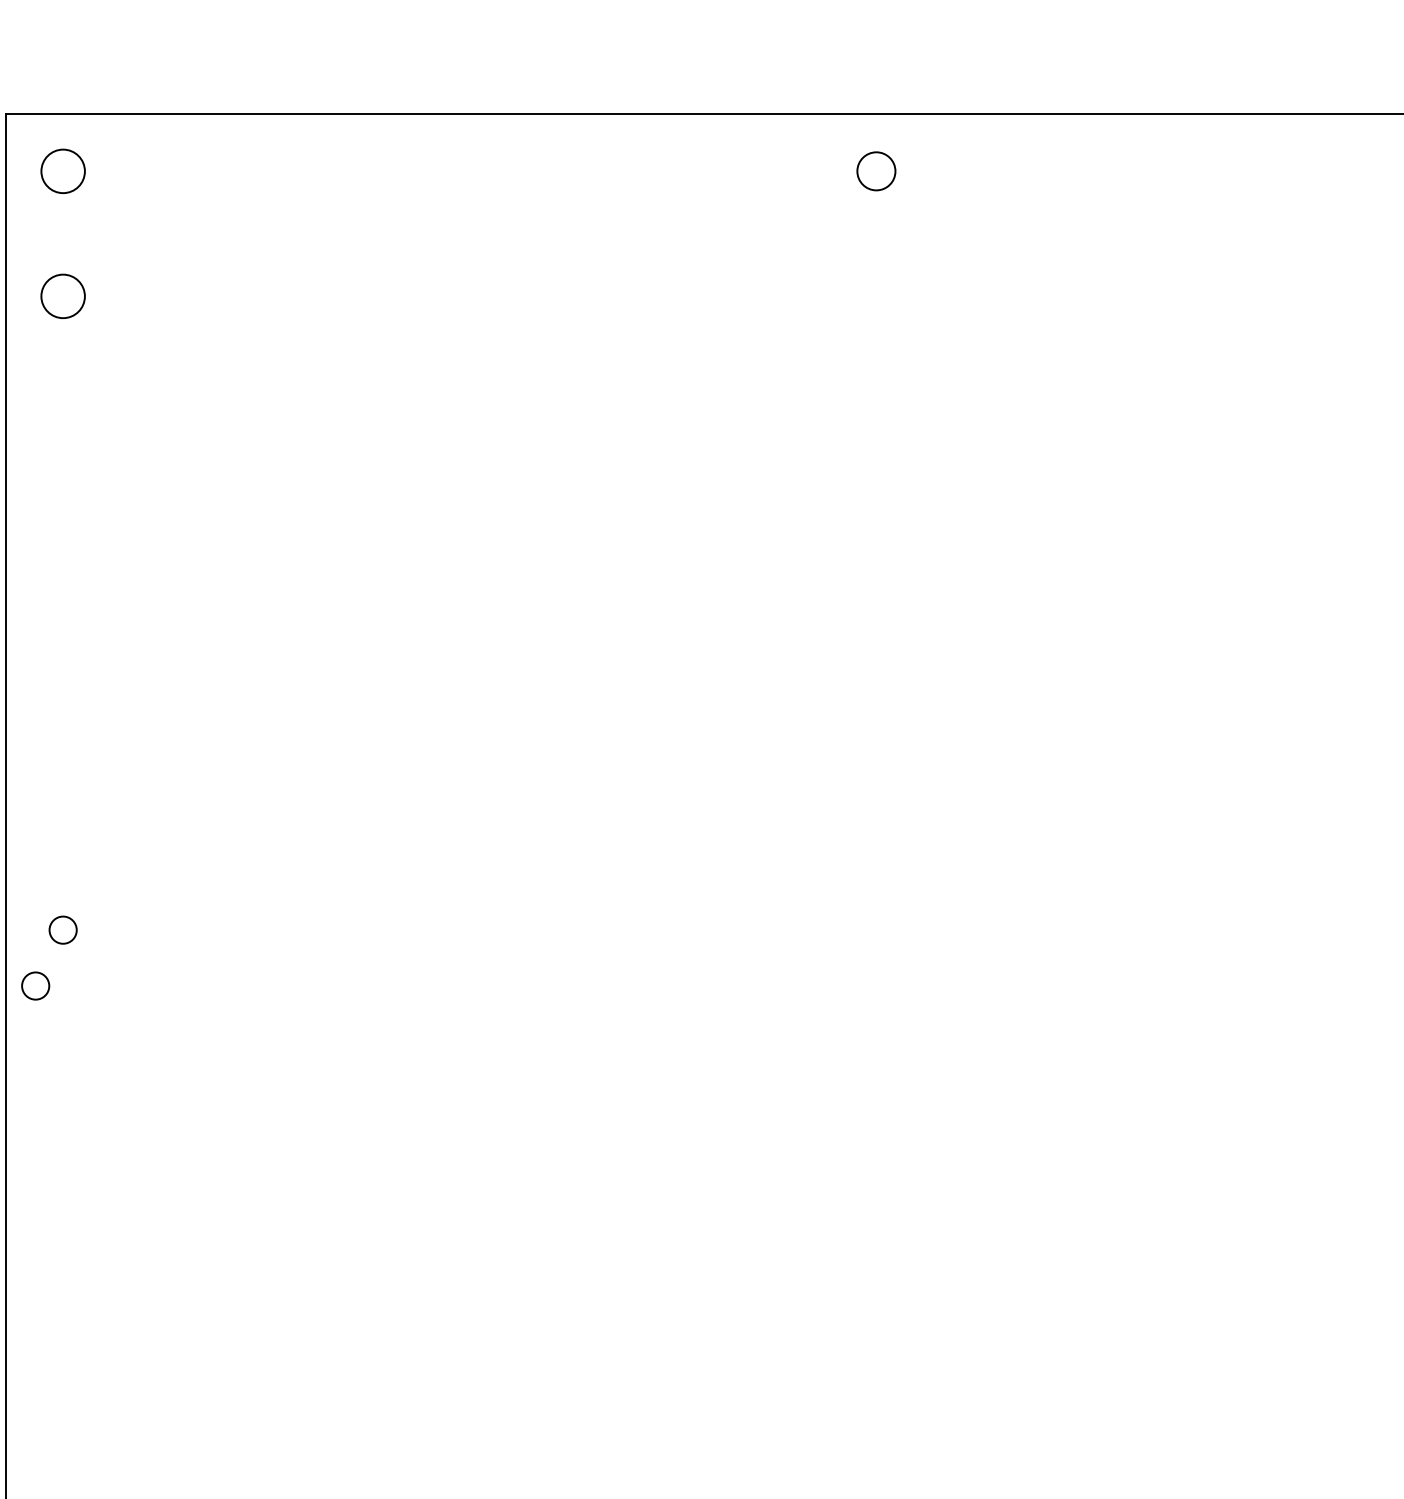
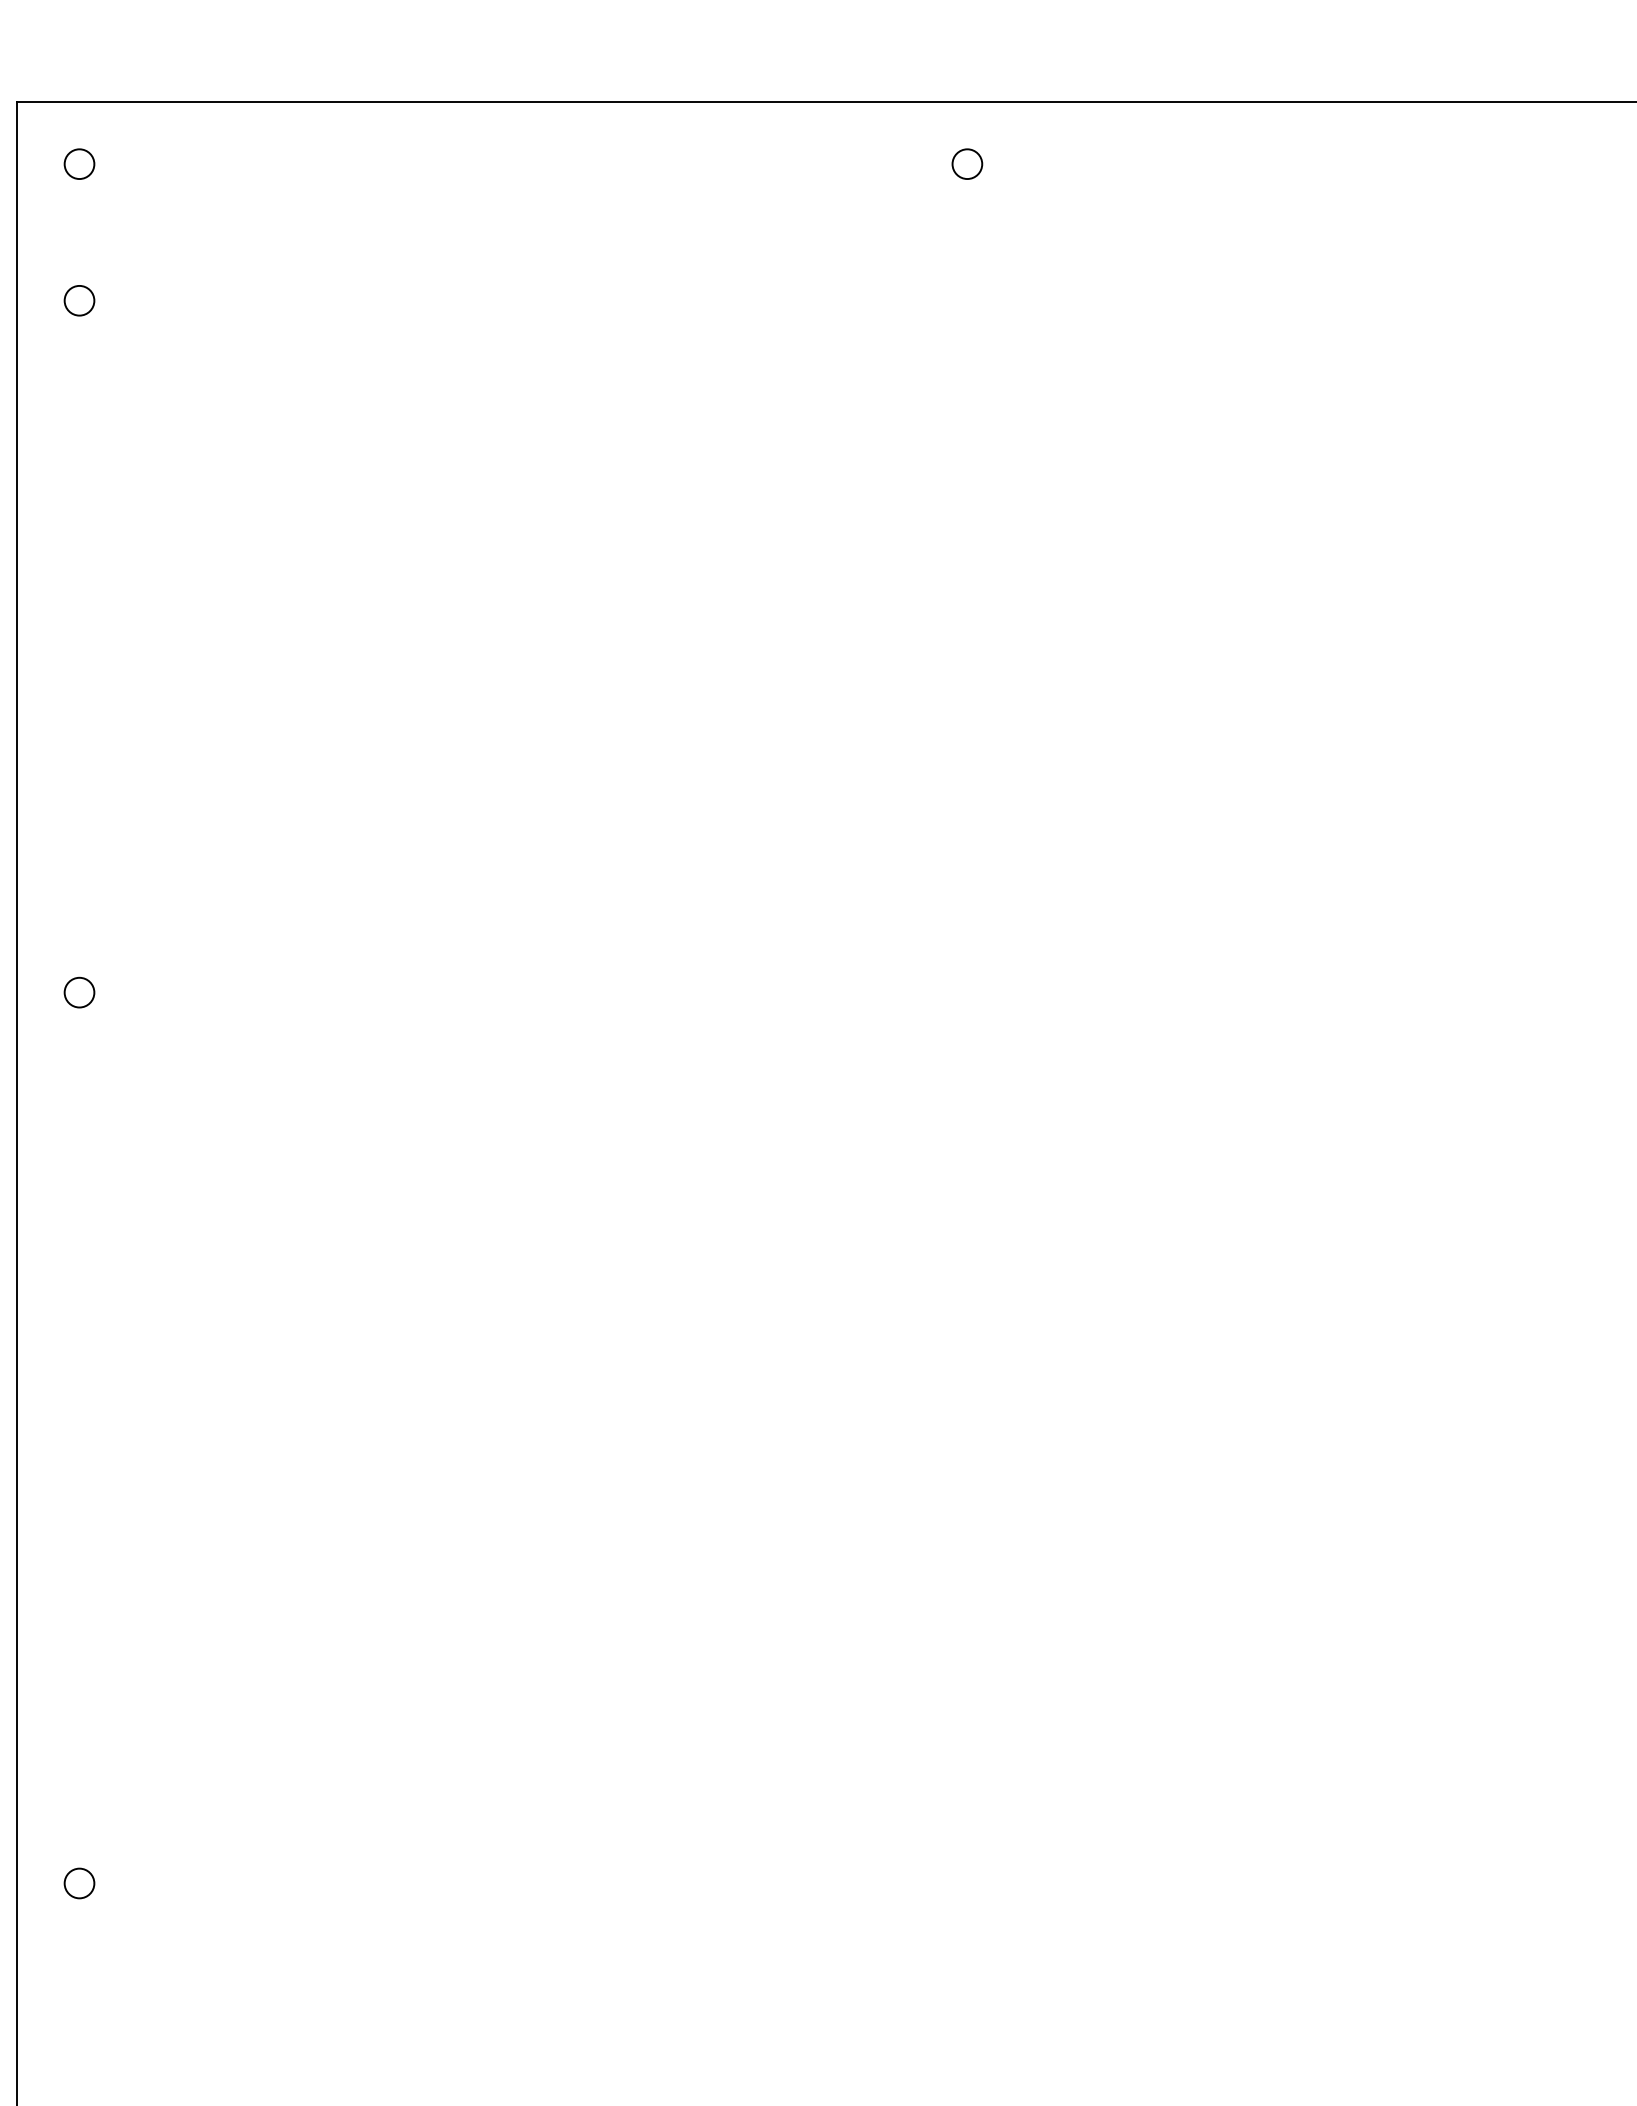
circle: (63, 170) -> (79, 163), size x0.62
circle: (876, 170) -> (967, 163), size x0.71
circle: (63, 296) -> (79, 300), size x0.62
circle: (35, 985) -> (49, 1053), removed

